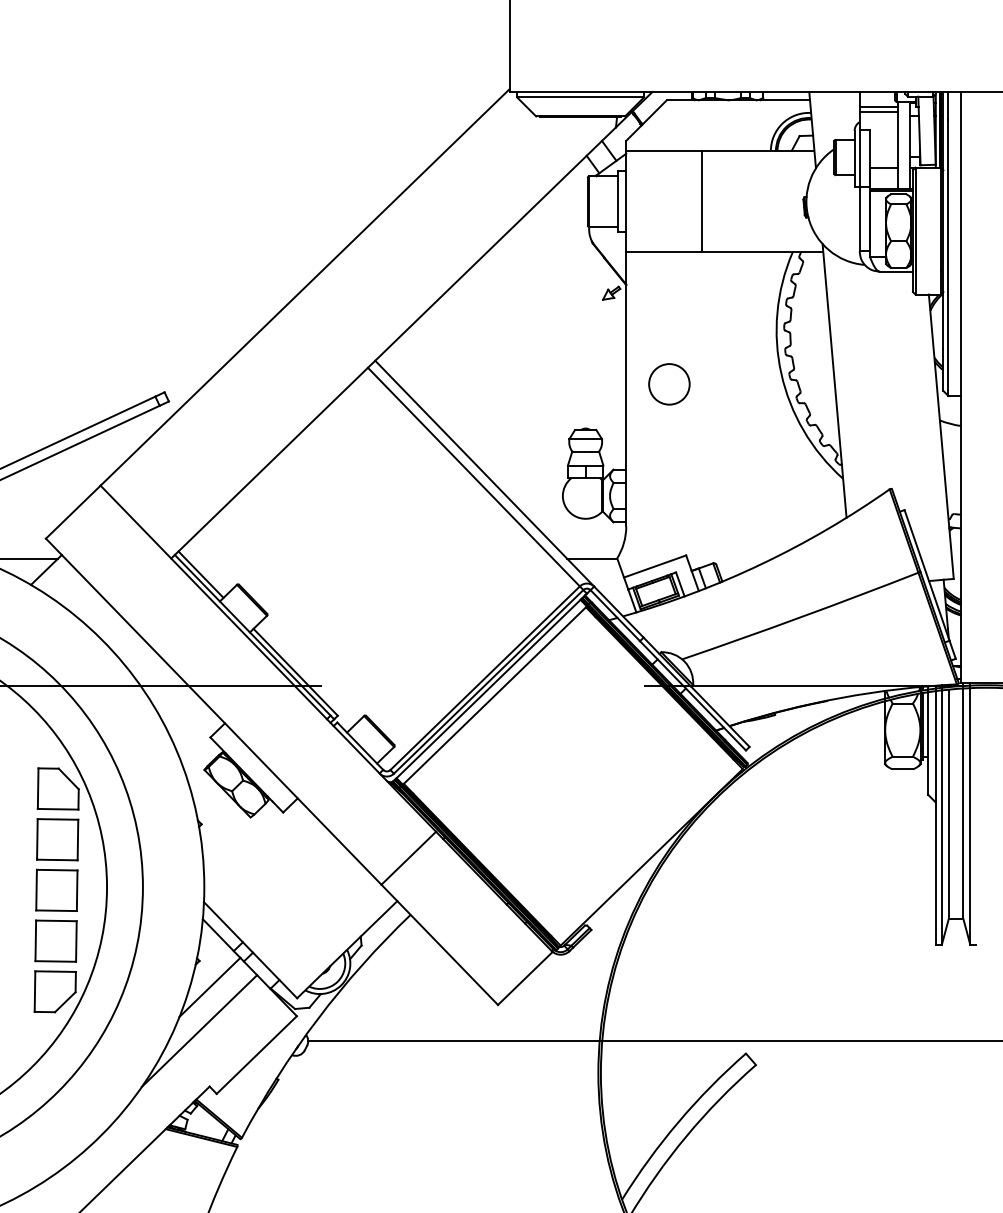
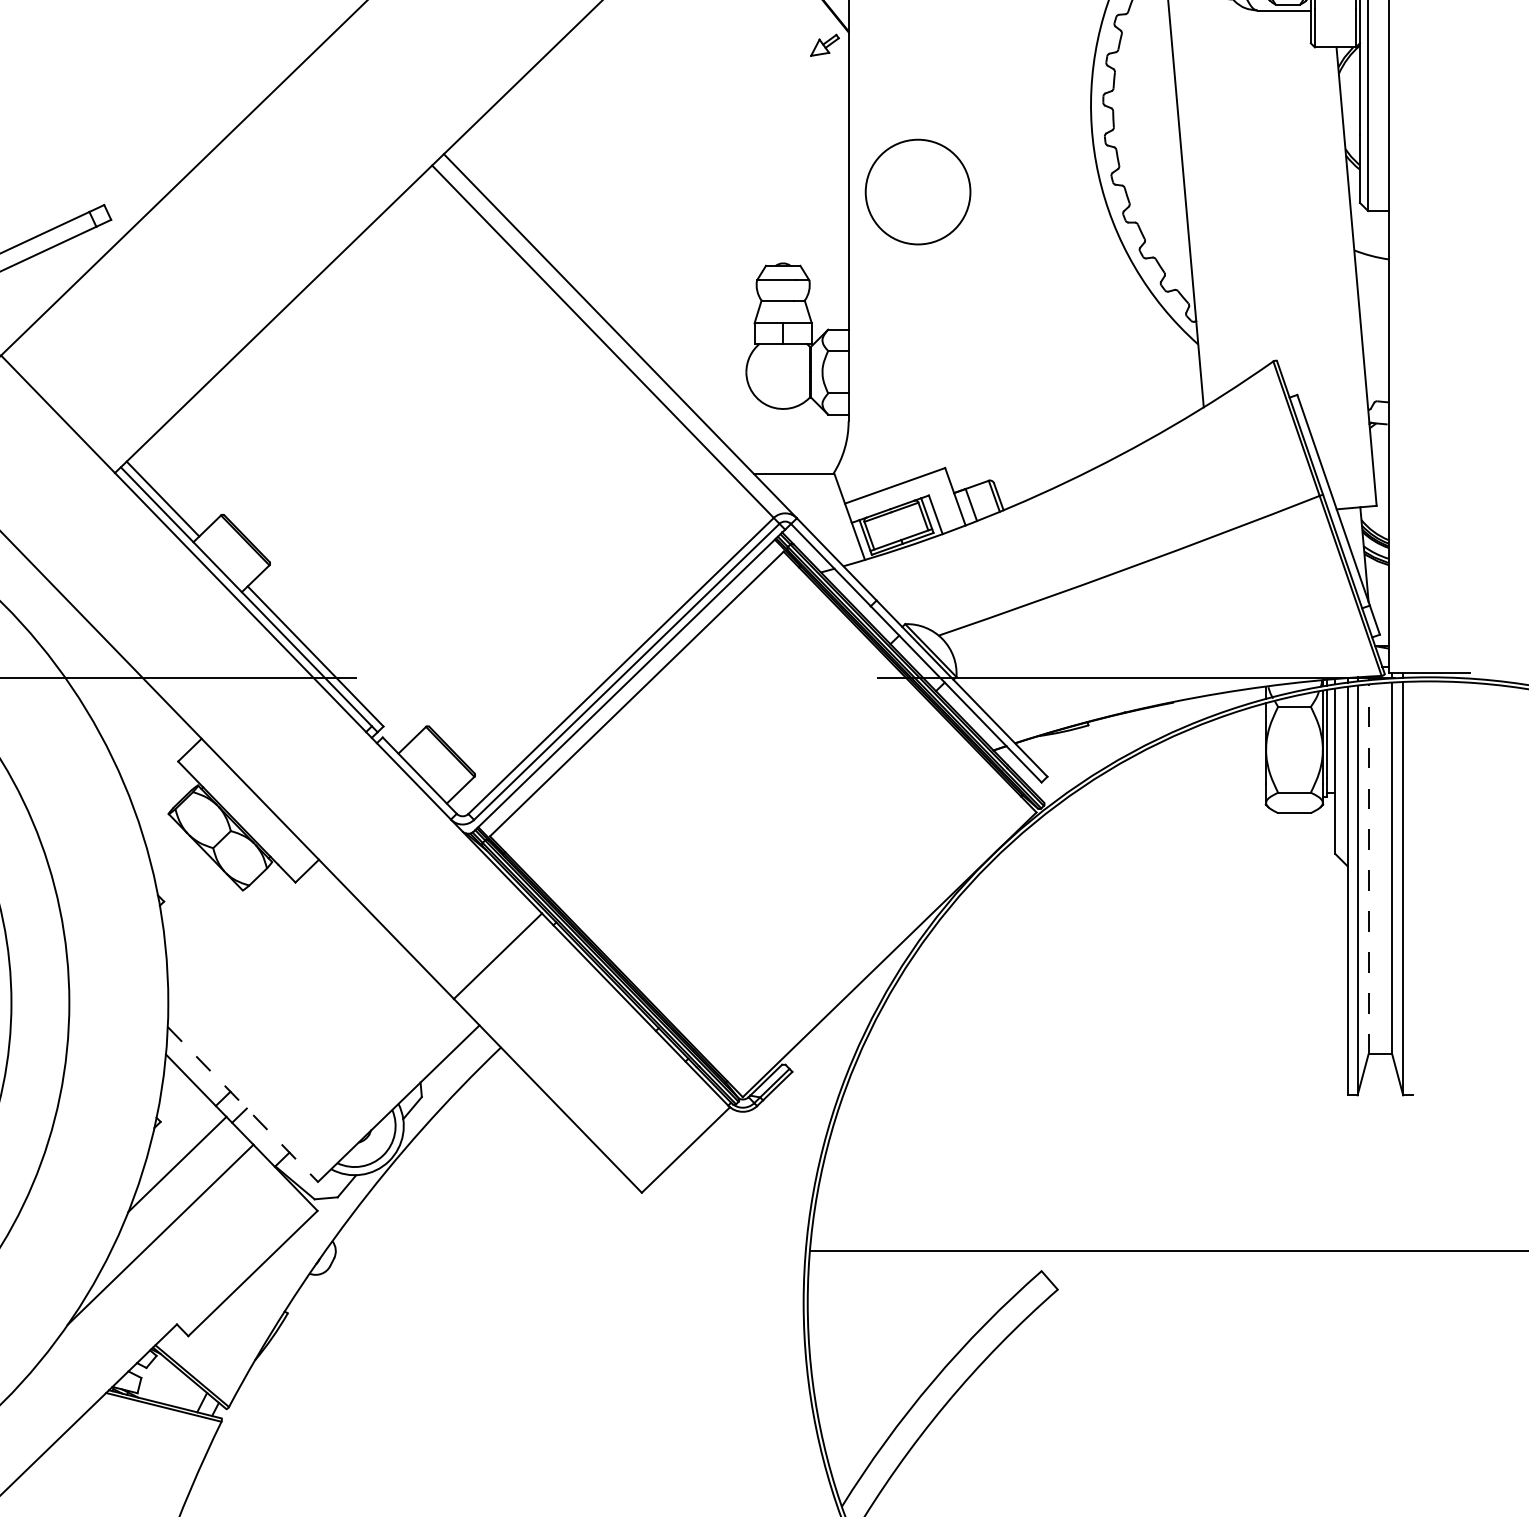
circle: (669, 384) -> (918, 192), size x1.6
line: (948, 804) -> (1368, 869), solid -> dashed
line: (250, 950) -> (242, 1104), solid -> dashed
line: (453, 1040) -> (570, 1250), removed

